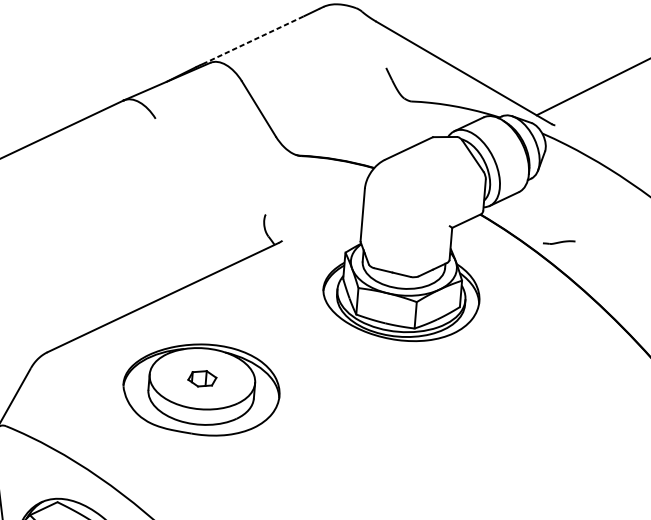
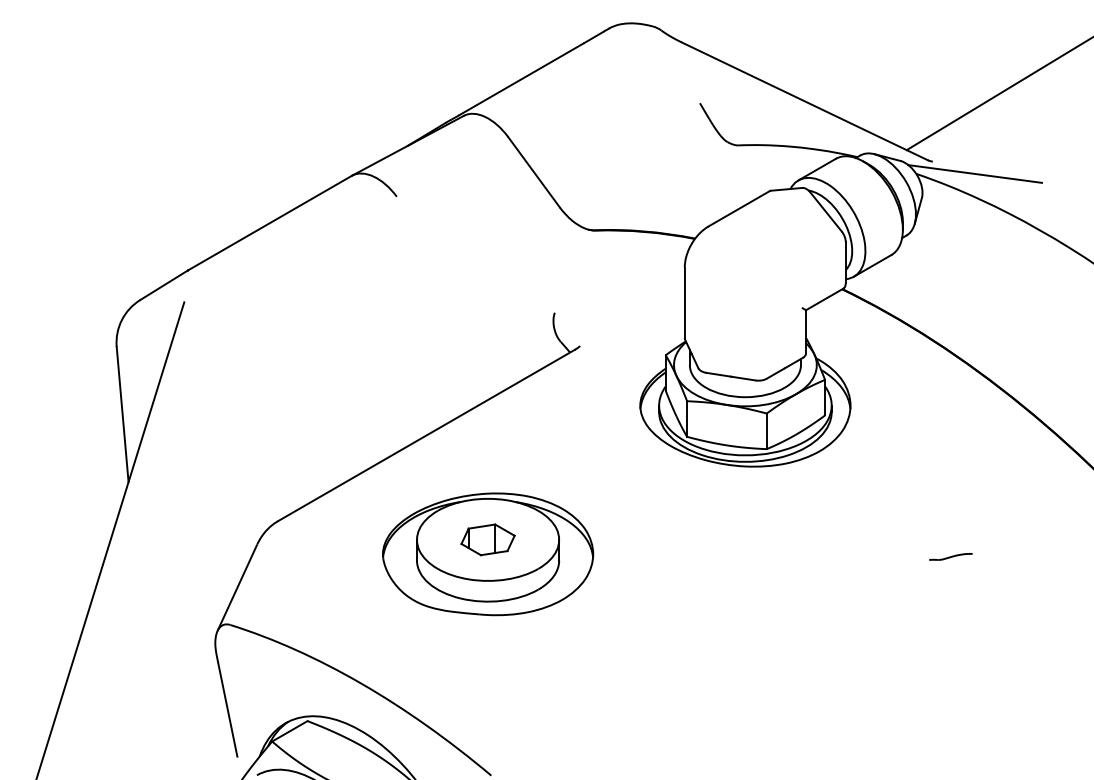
line: (255, 39) -> (521, 79), dashed -> solid
line: (586, 136) -> (975, 173), added
part: (558, 242) -> (950, 556), moved
part: (202, 378) -> (487, 539), size x1.43

